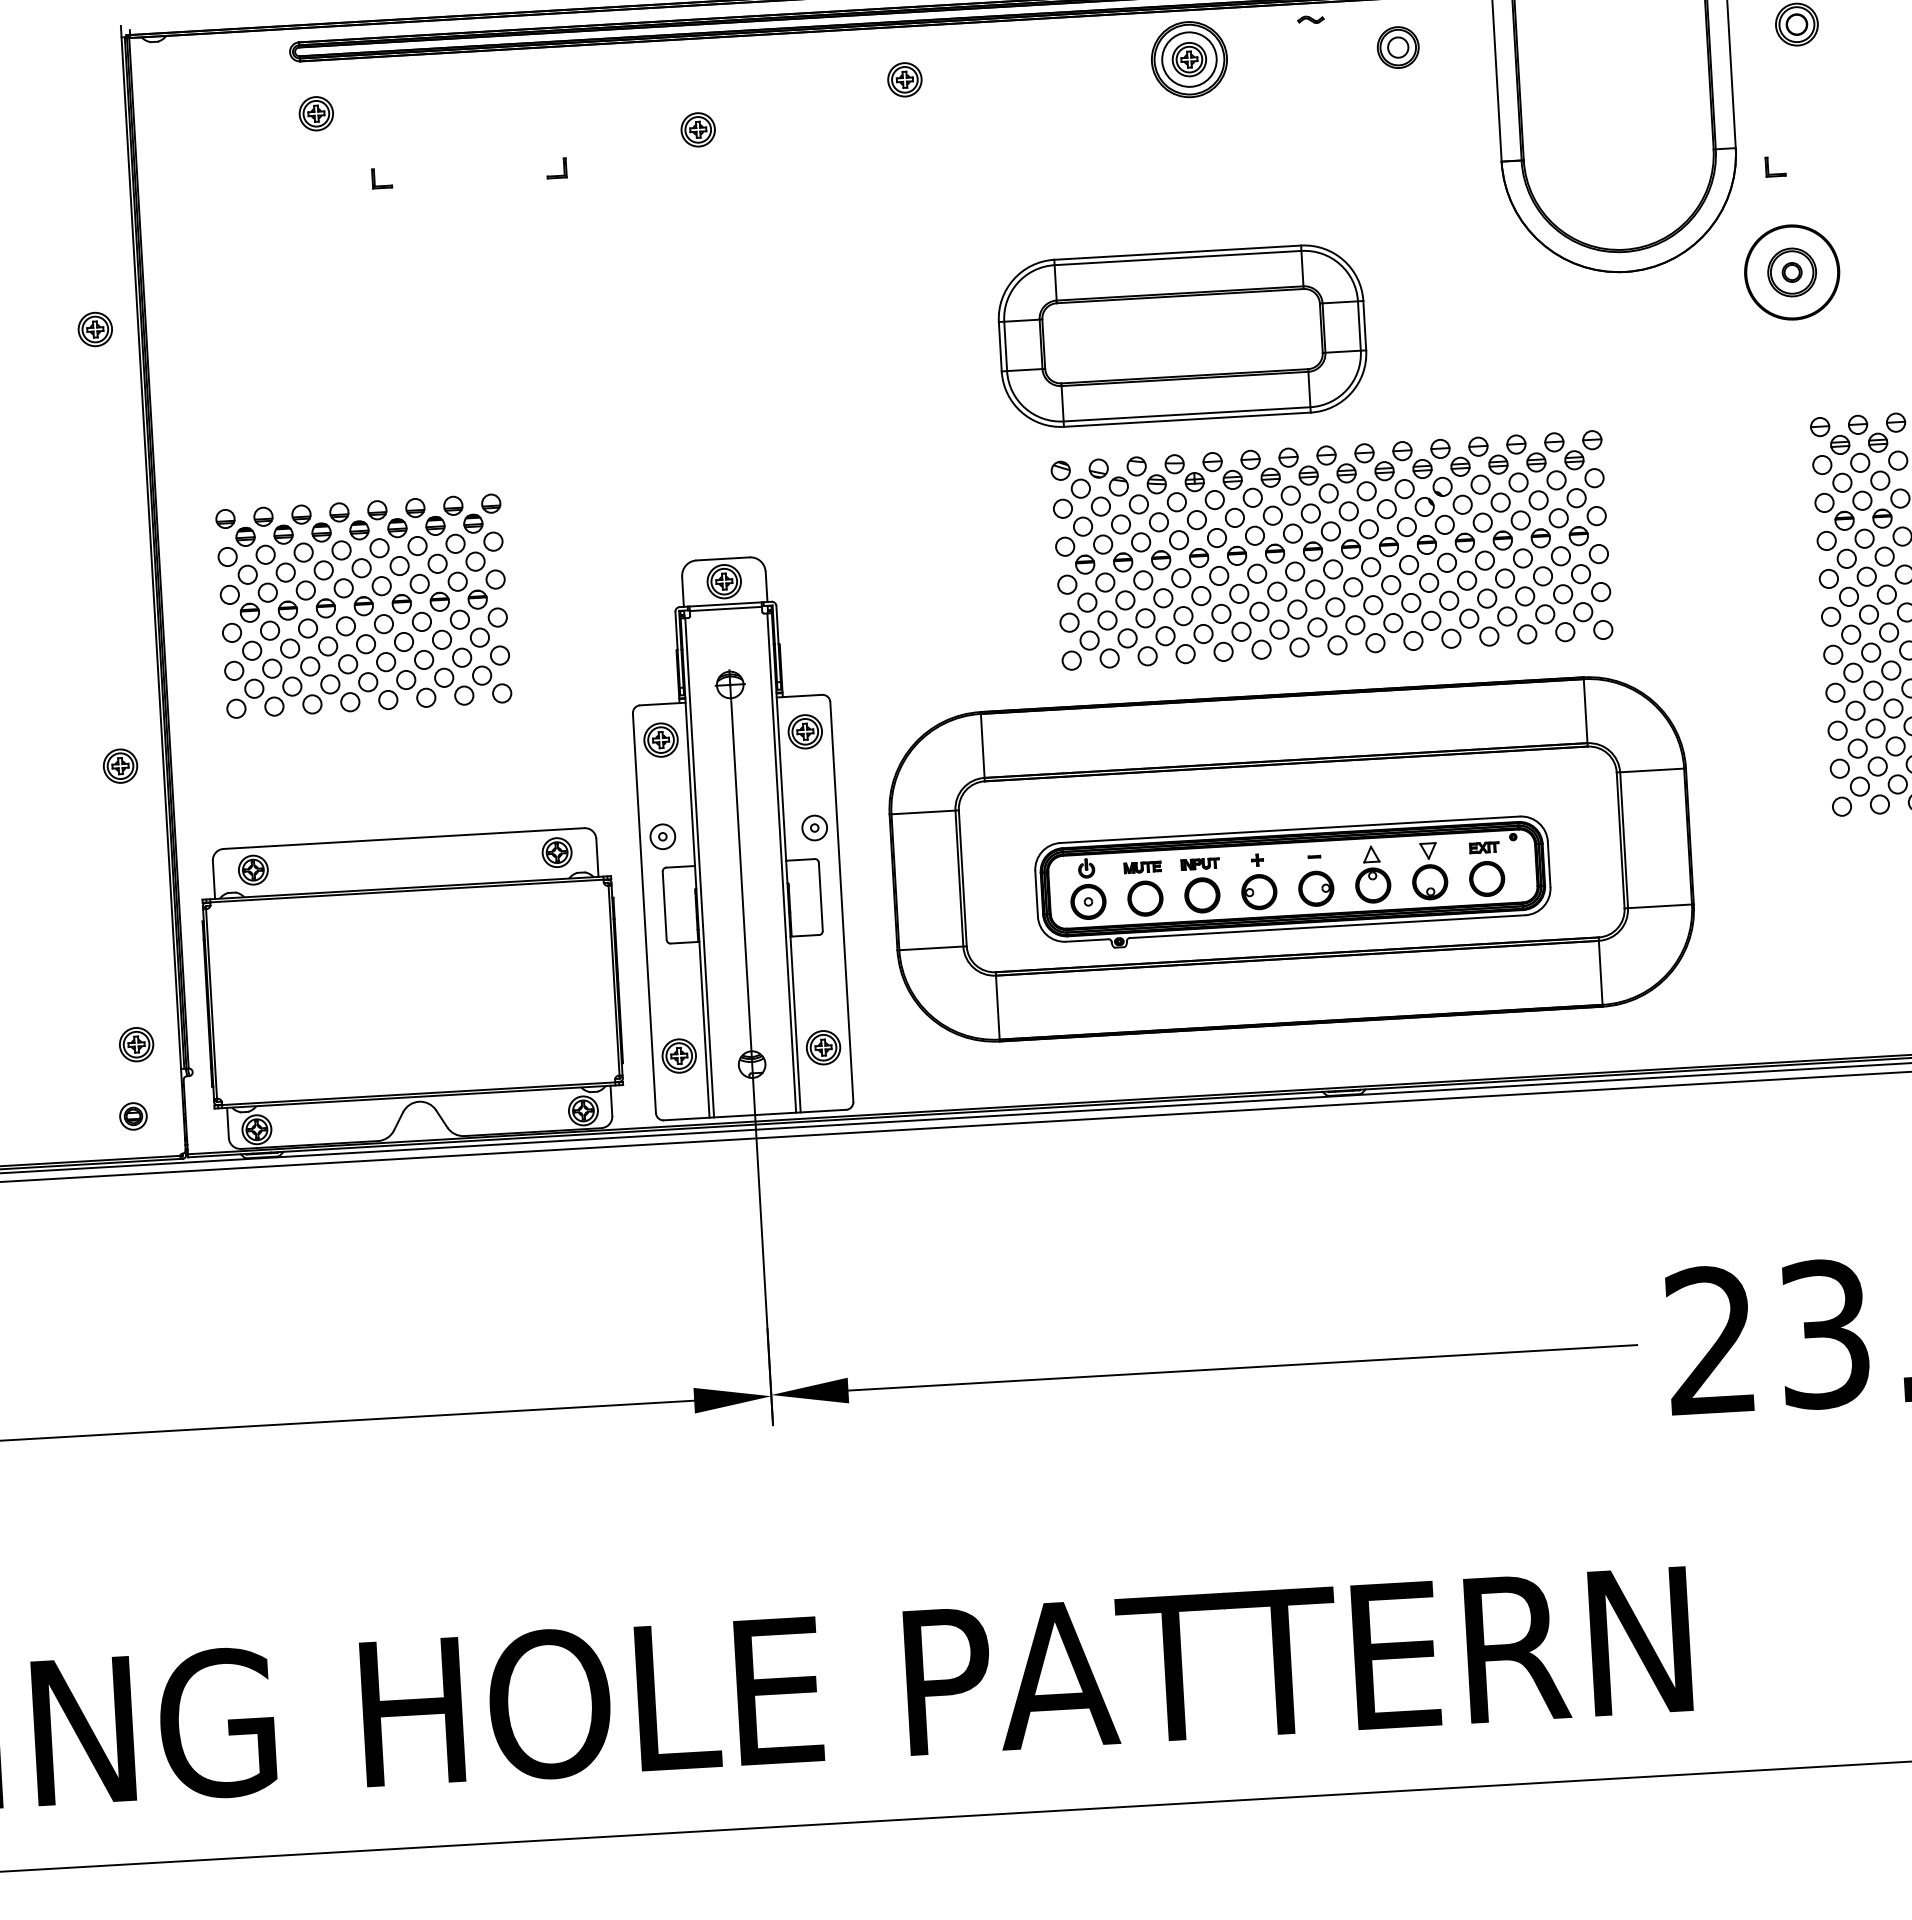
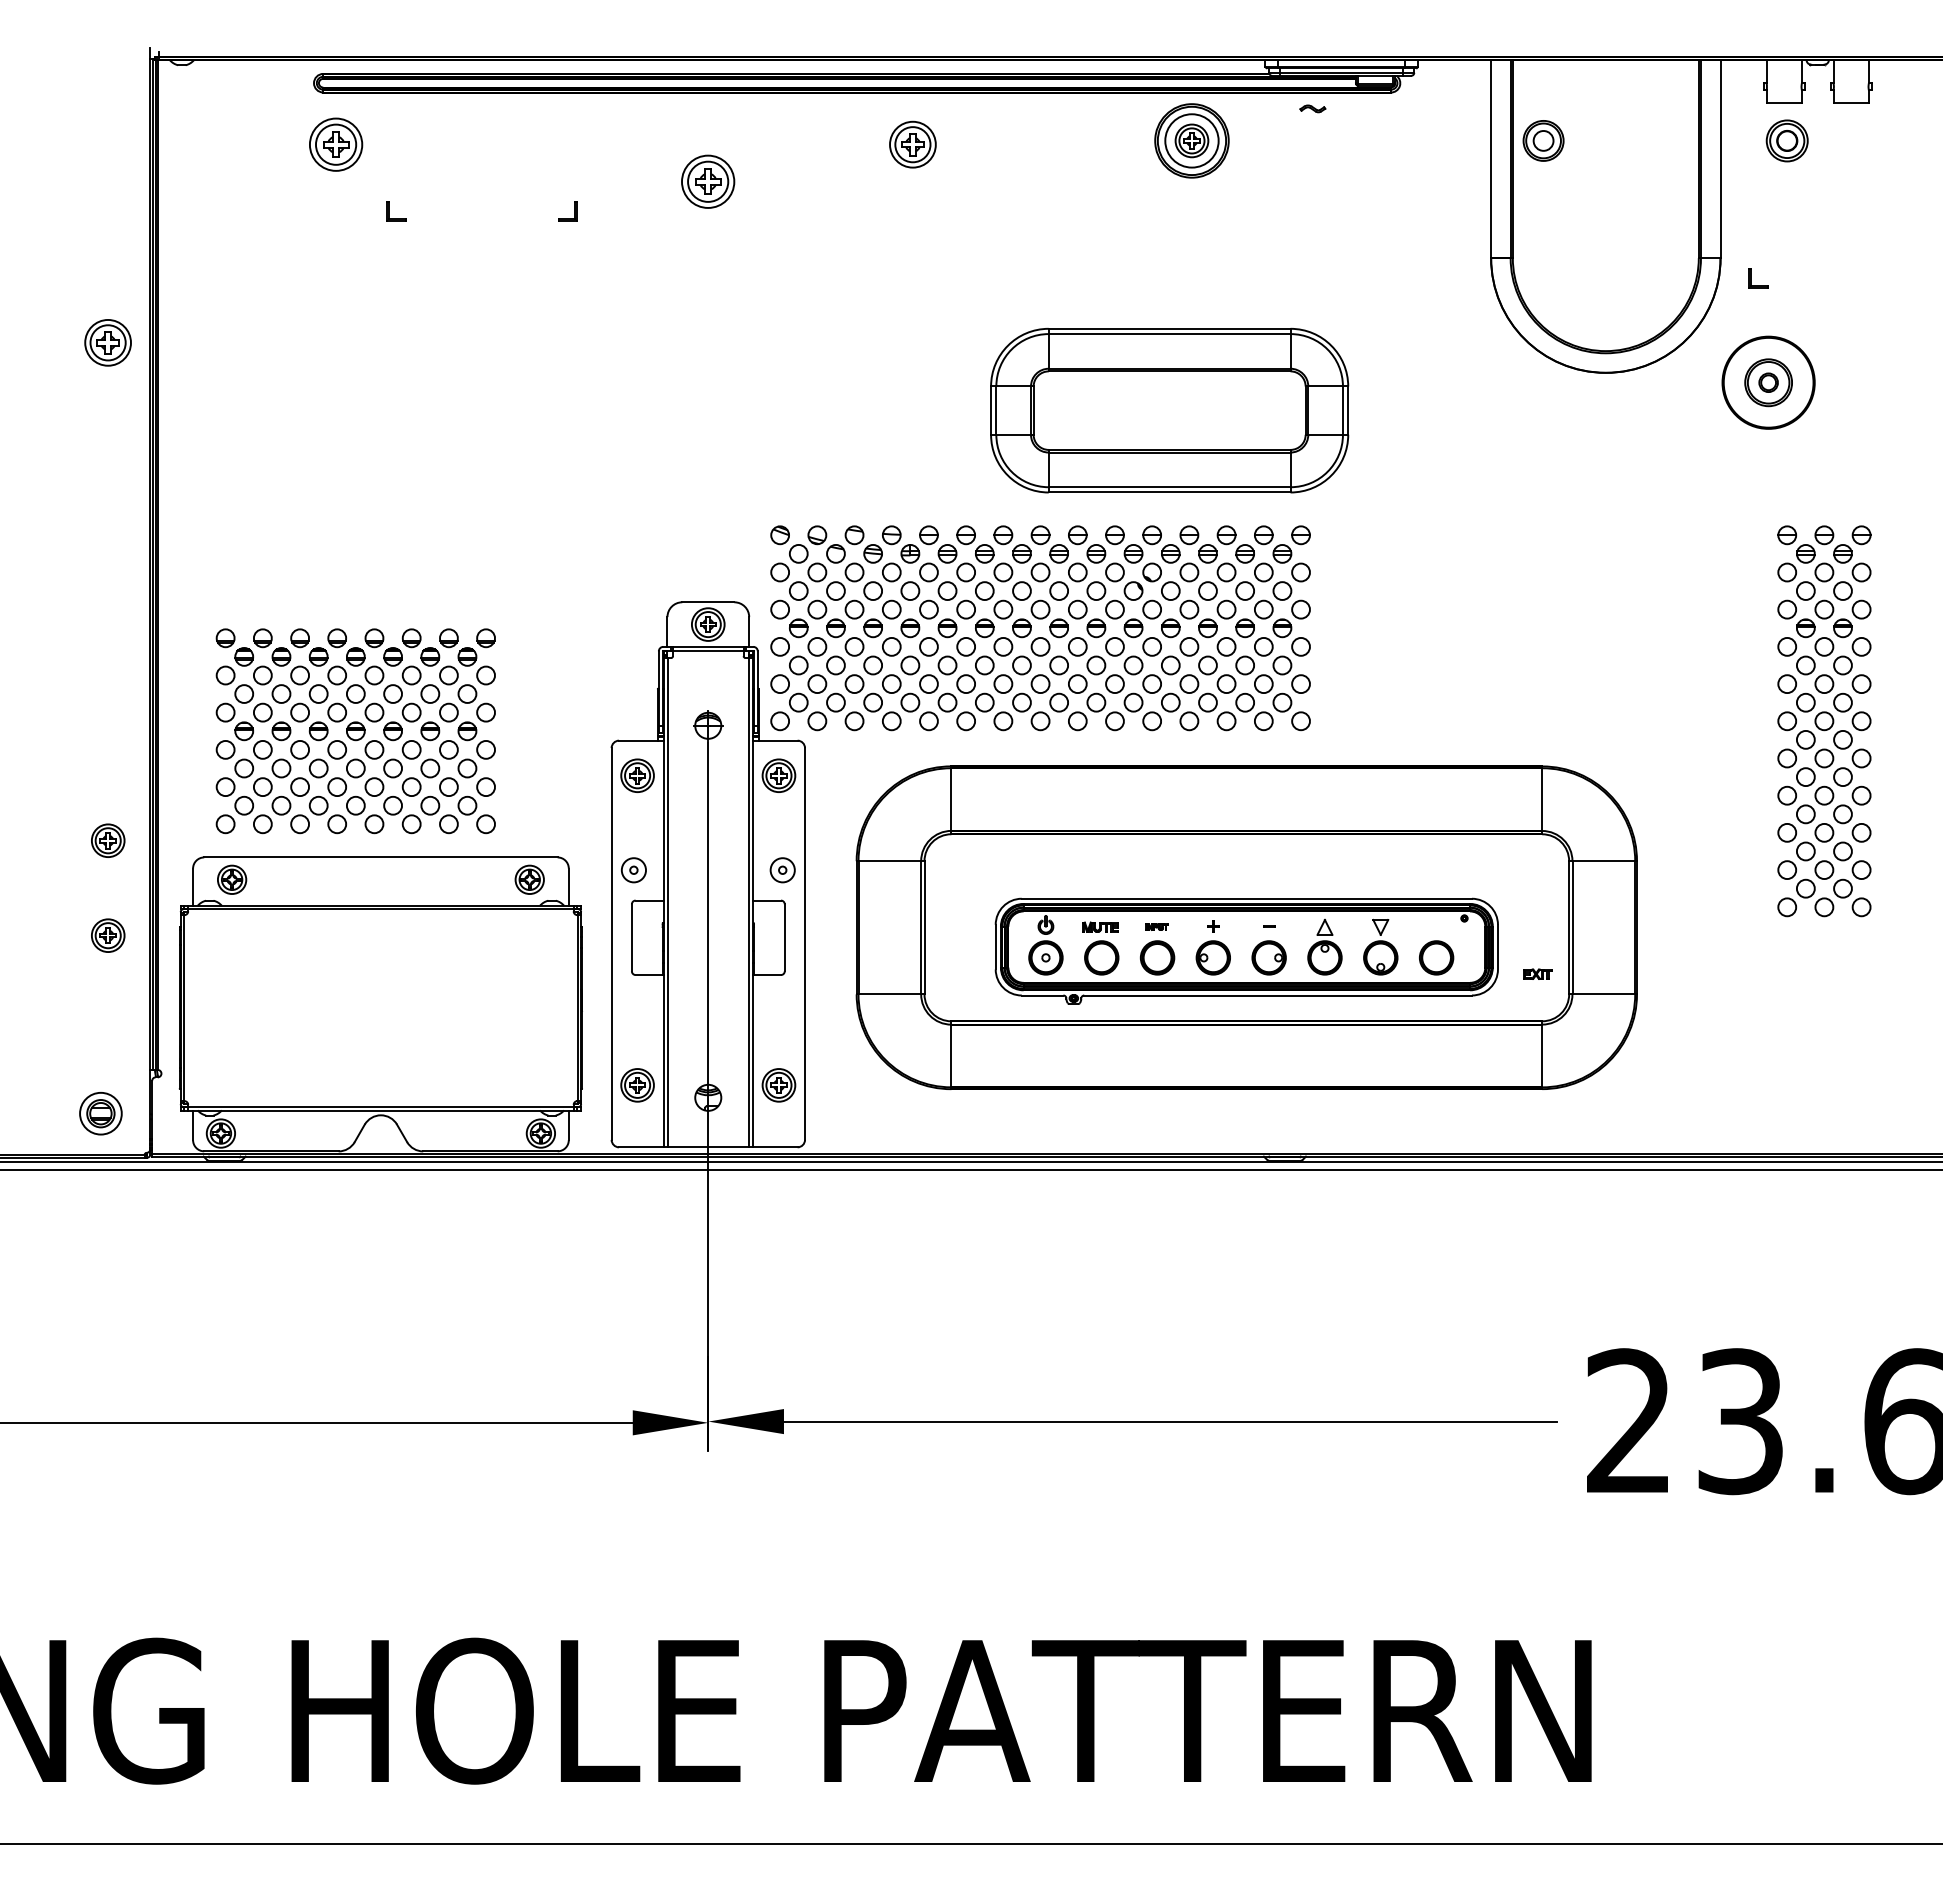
part: (1398, 47) -> (1543, 140), moved
part: (904, 79) -> (912, 144), size x1.4
part: (316, 113) -> (336, 144), size x1.6
part: (698, 129) -> (708, 181), size x1.6
part: (95, 329) -> (108, 342), size x1.4
part: (1331, 541) -> (1040, 619), moved
part: (363, 606) -> (355, 731), moved
part: (120, 765) -> (108, 840), moved
part: (1484, 846) -> (1537, 973), moved
part: (1200, 863) -> (1157, 926), size x0.6
part: (136, 1044) -> (108, 935), moved
part: (133, 1116) -> (101, 1113), size x1.6

